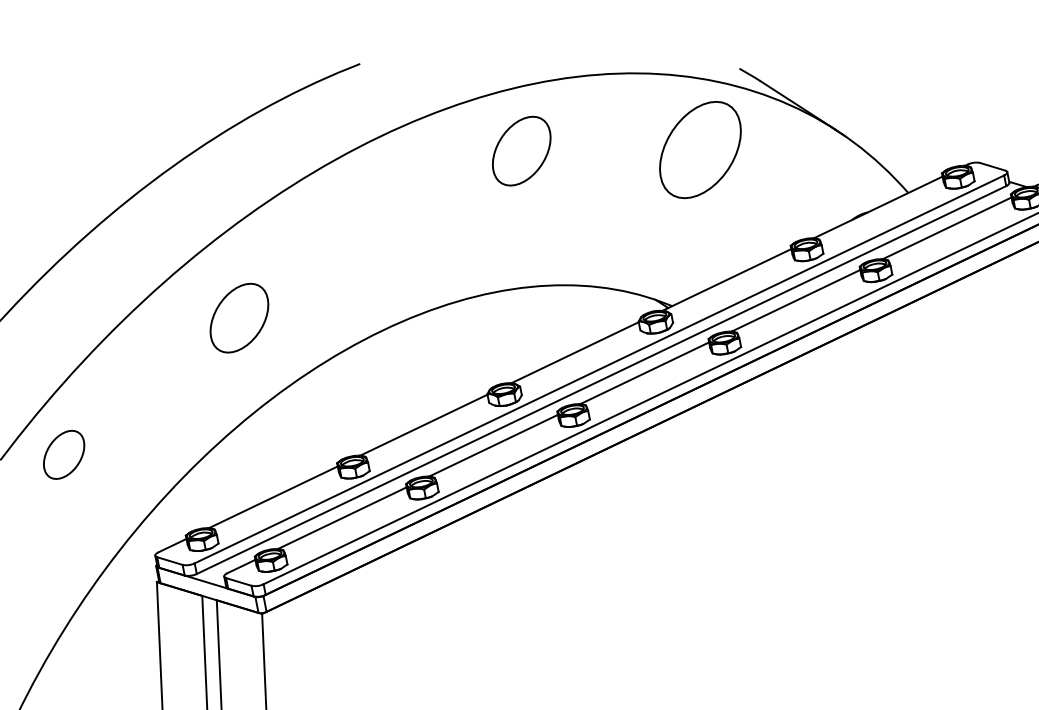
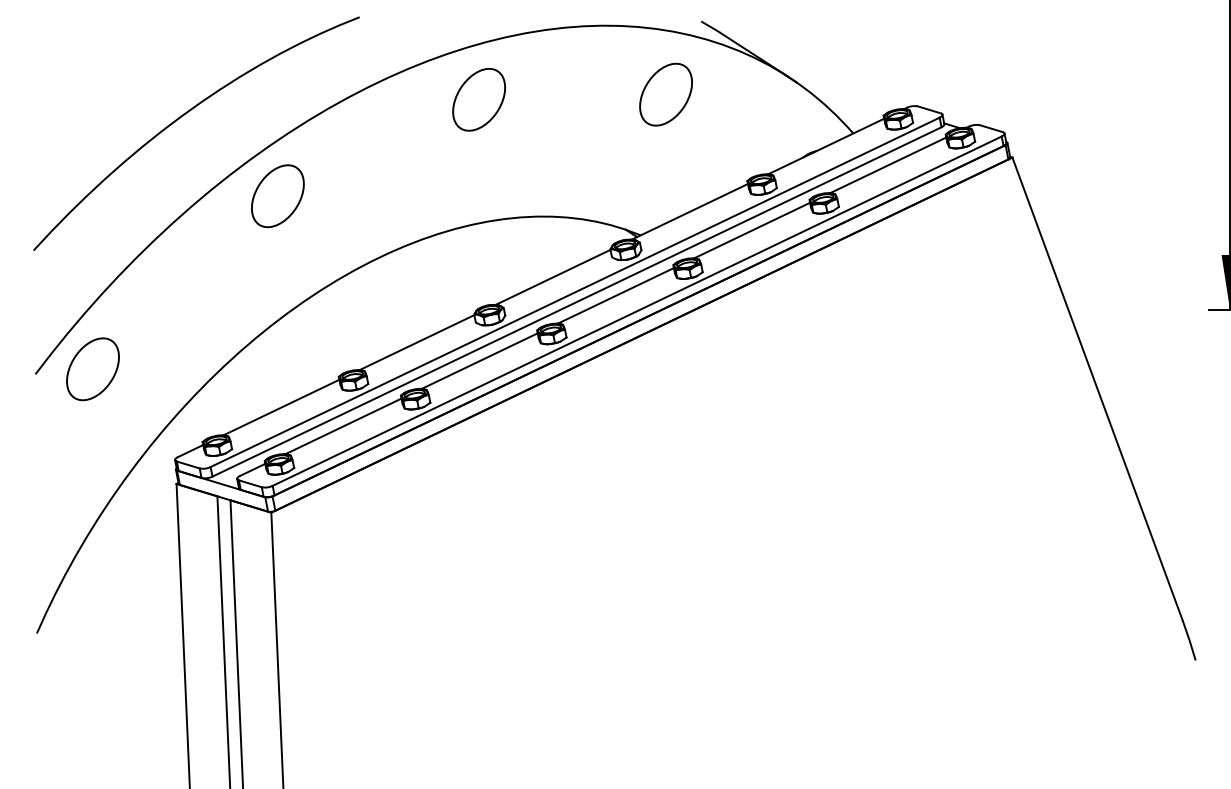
part: (699, 149) -> (665, 94), size x0.71
part: (521, 150) -> (478, 99), moved
part: (239, 318) -> (277, 196), moved
part: (63, 455) -> (92, 369), size x1.43

